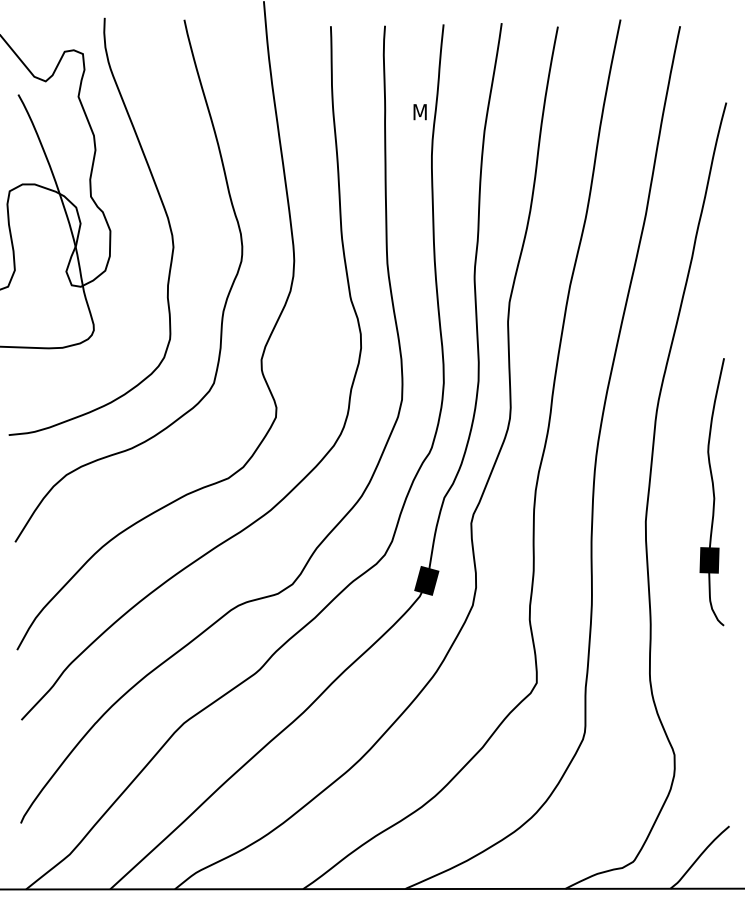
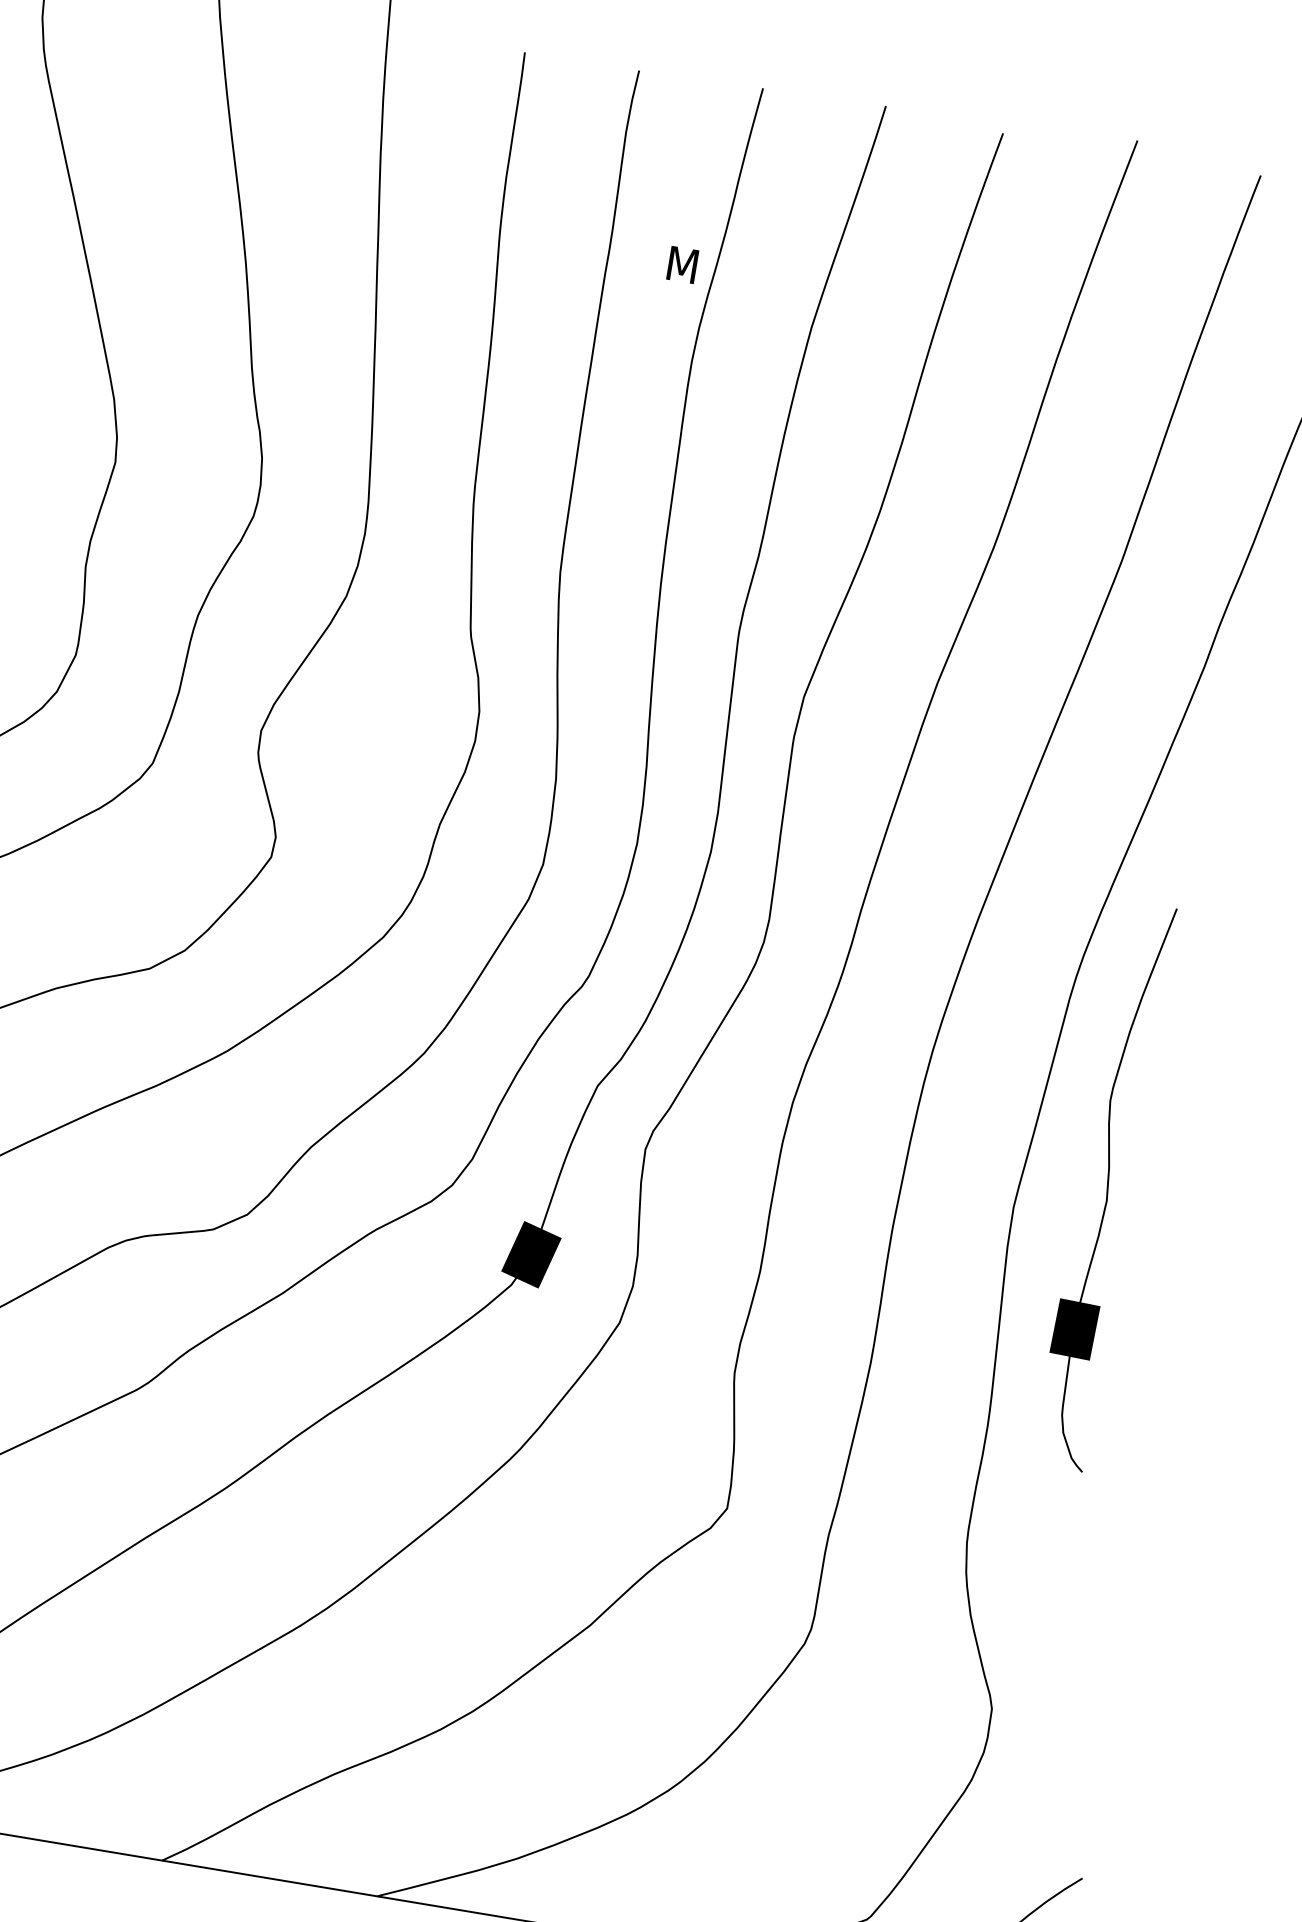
part: (711, 492) -> (1102, 1187), moved

